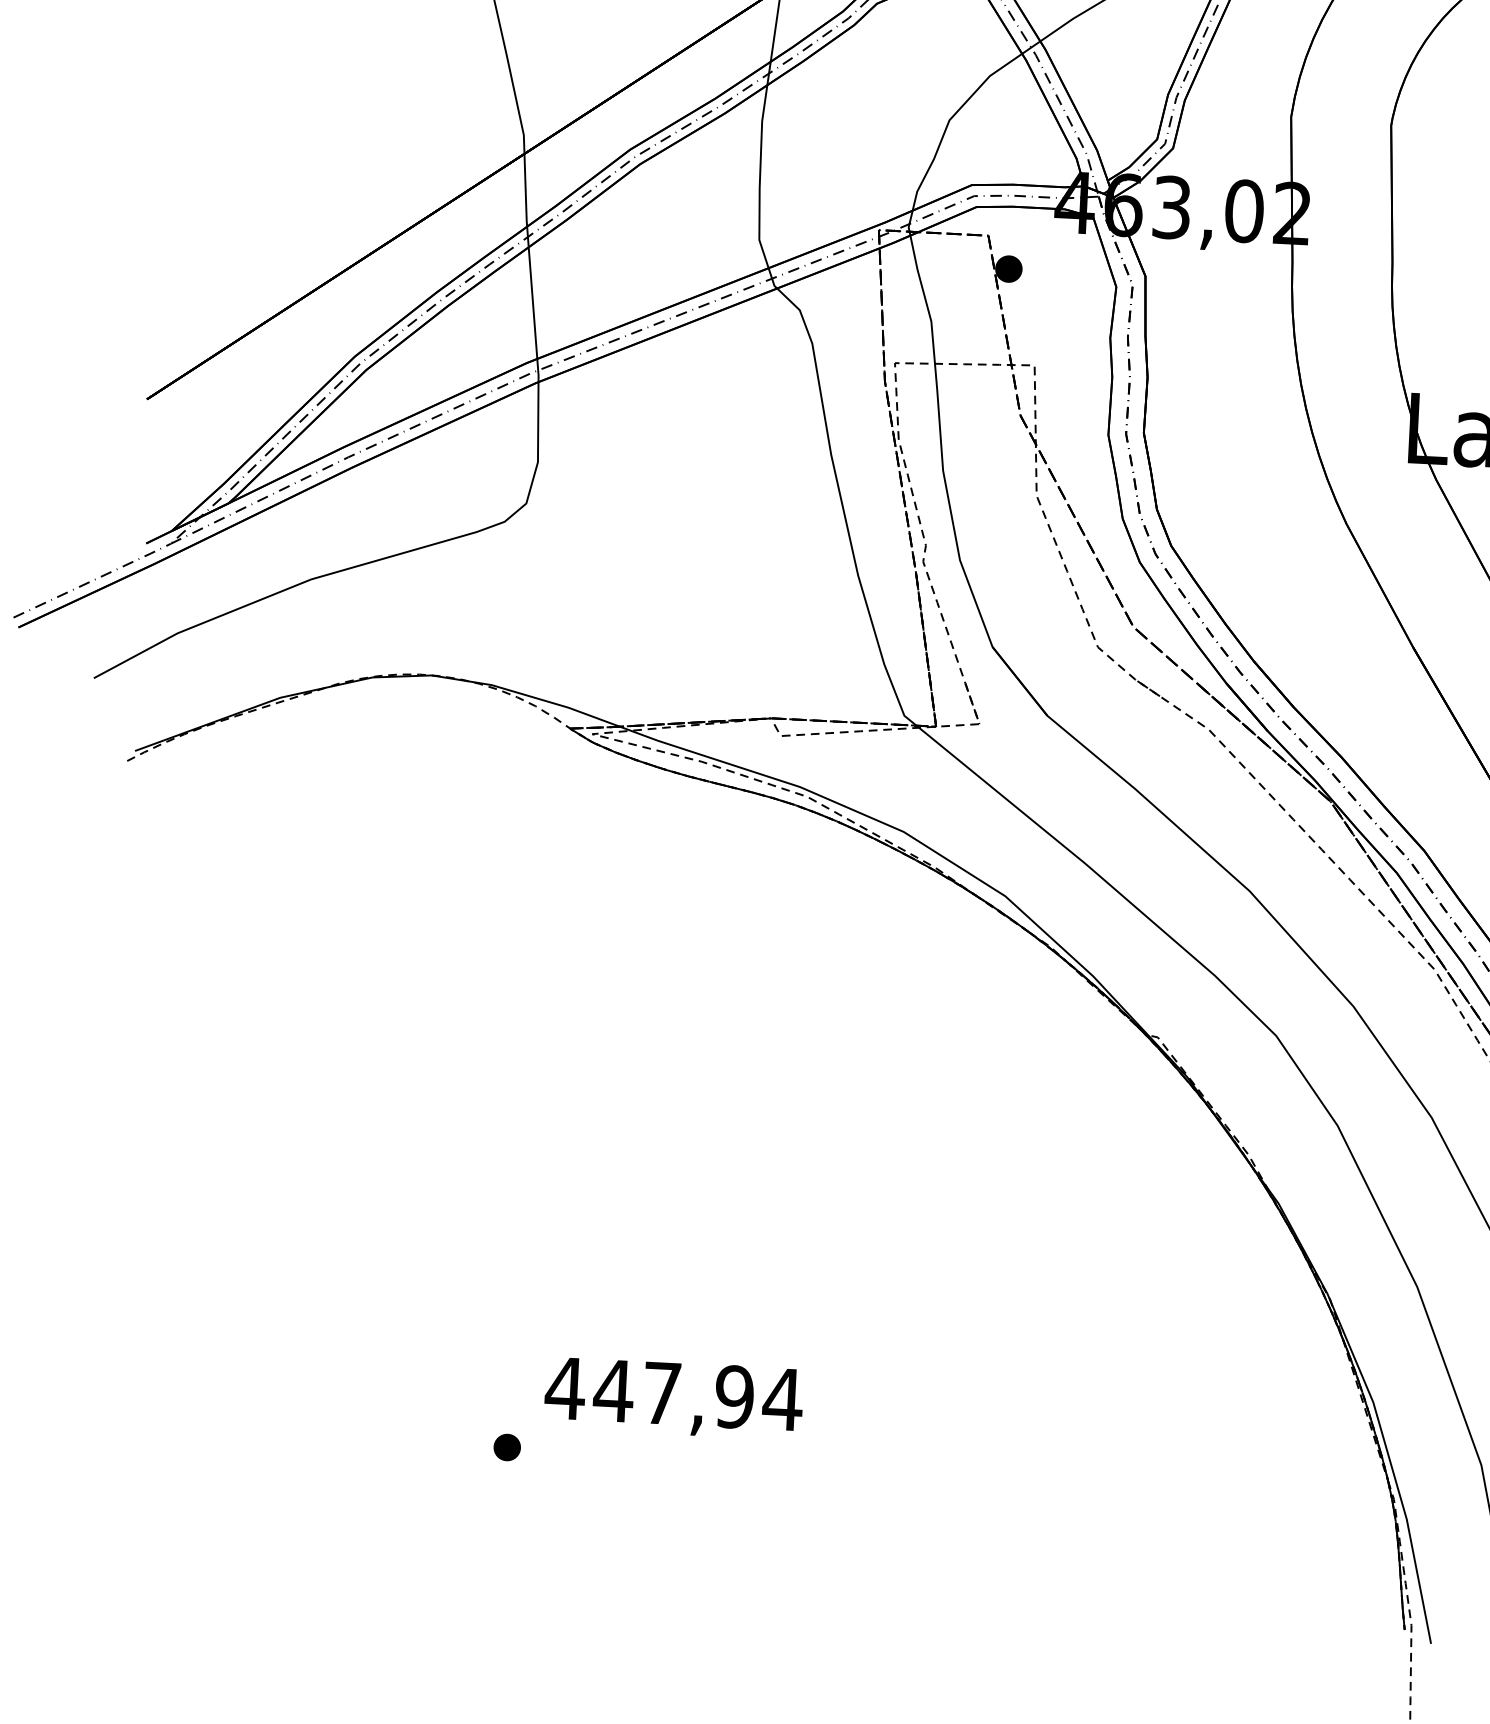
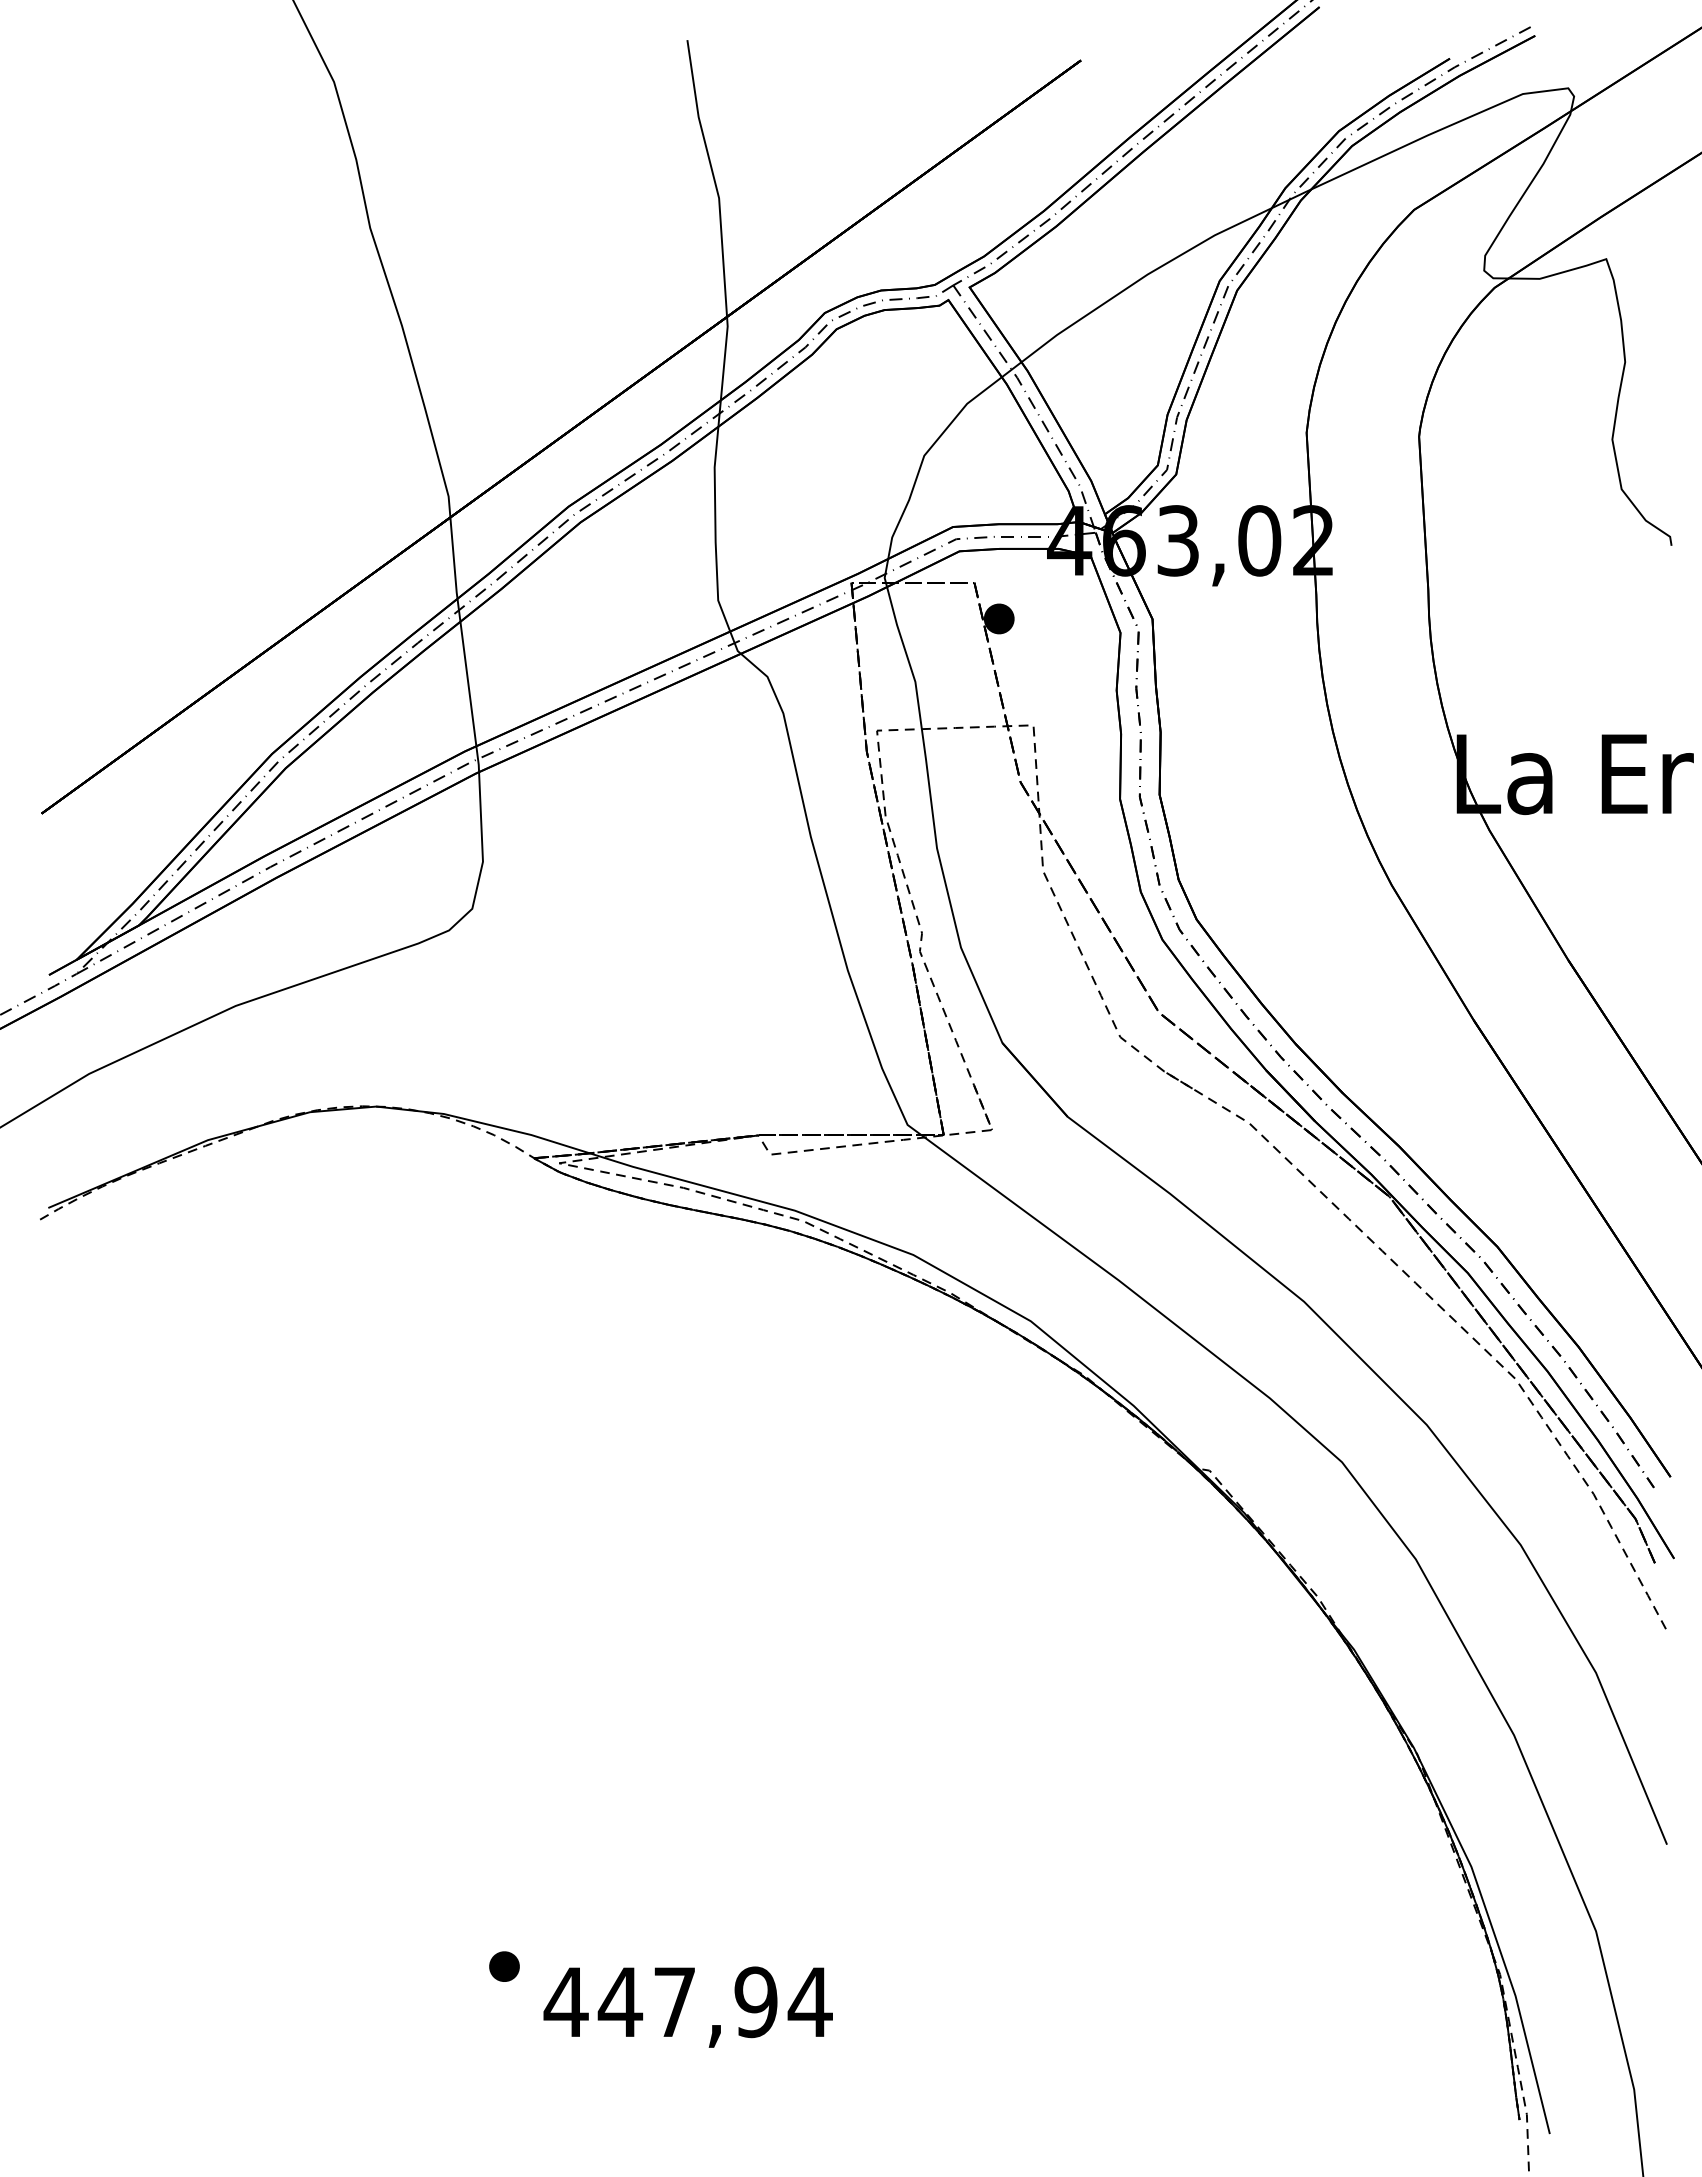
text: (673, 1397) -> (687, 2006), moved

